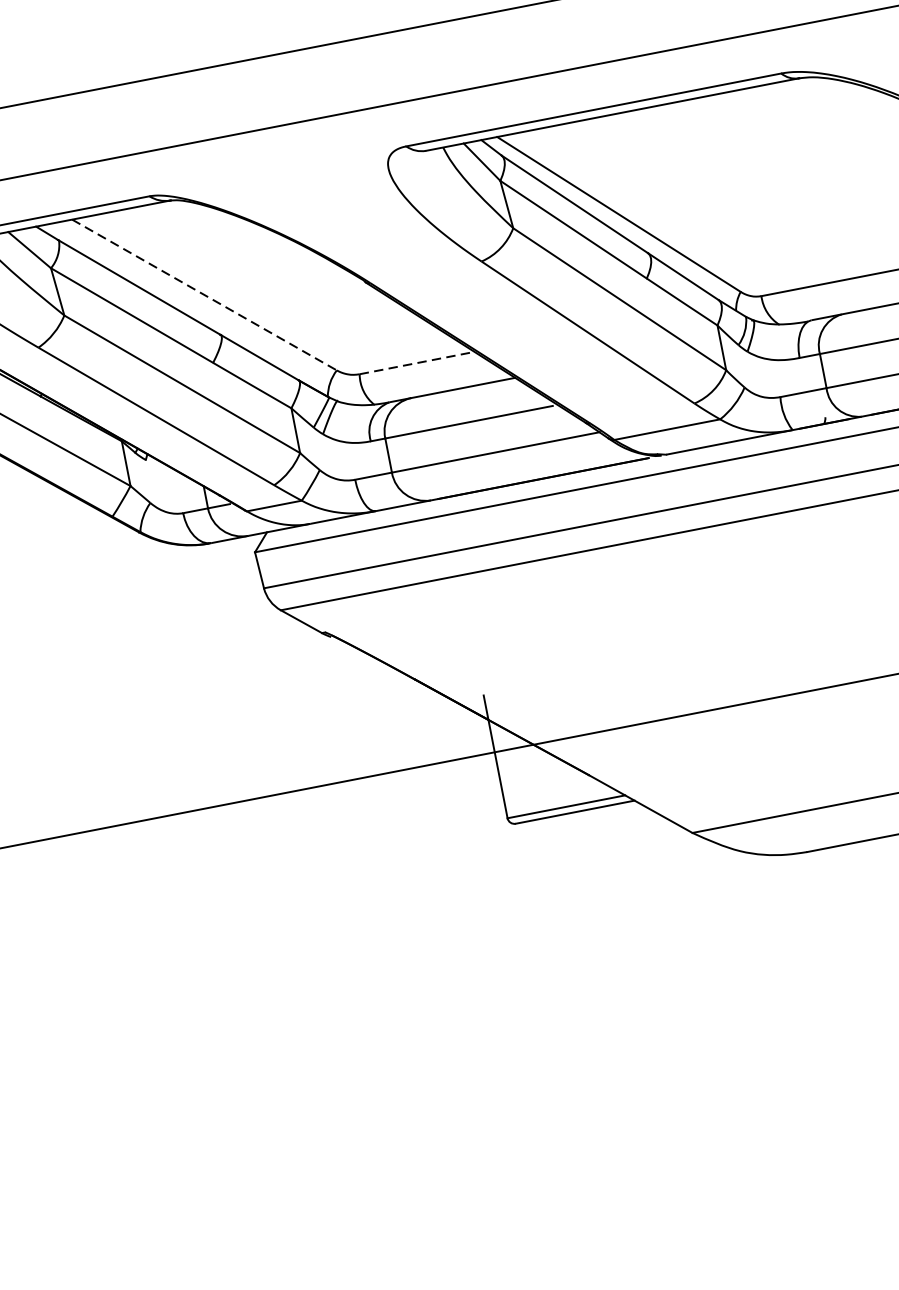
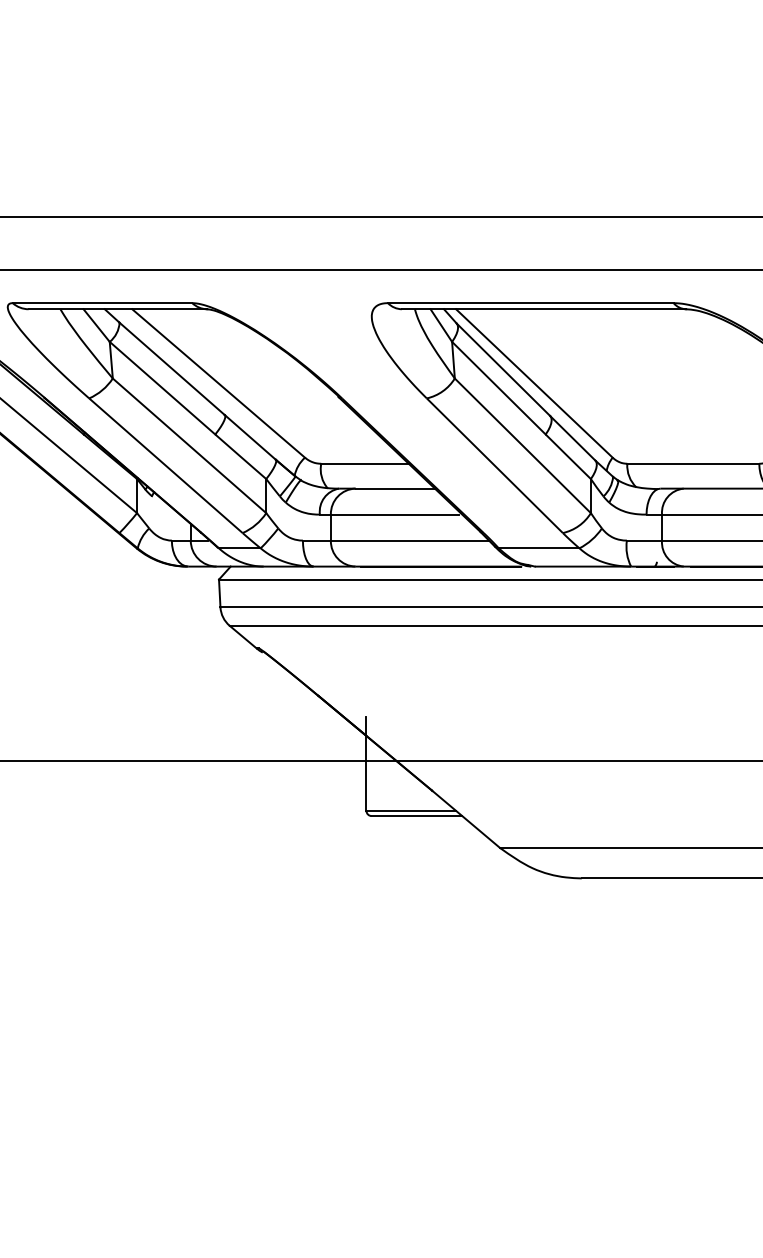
line: (204, 295) -> (218, 383), dashed -> solid
line: (417, 362) -> (365, 463), dashed -> solid

